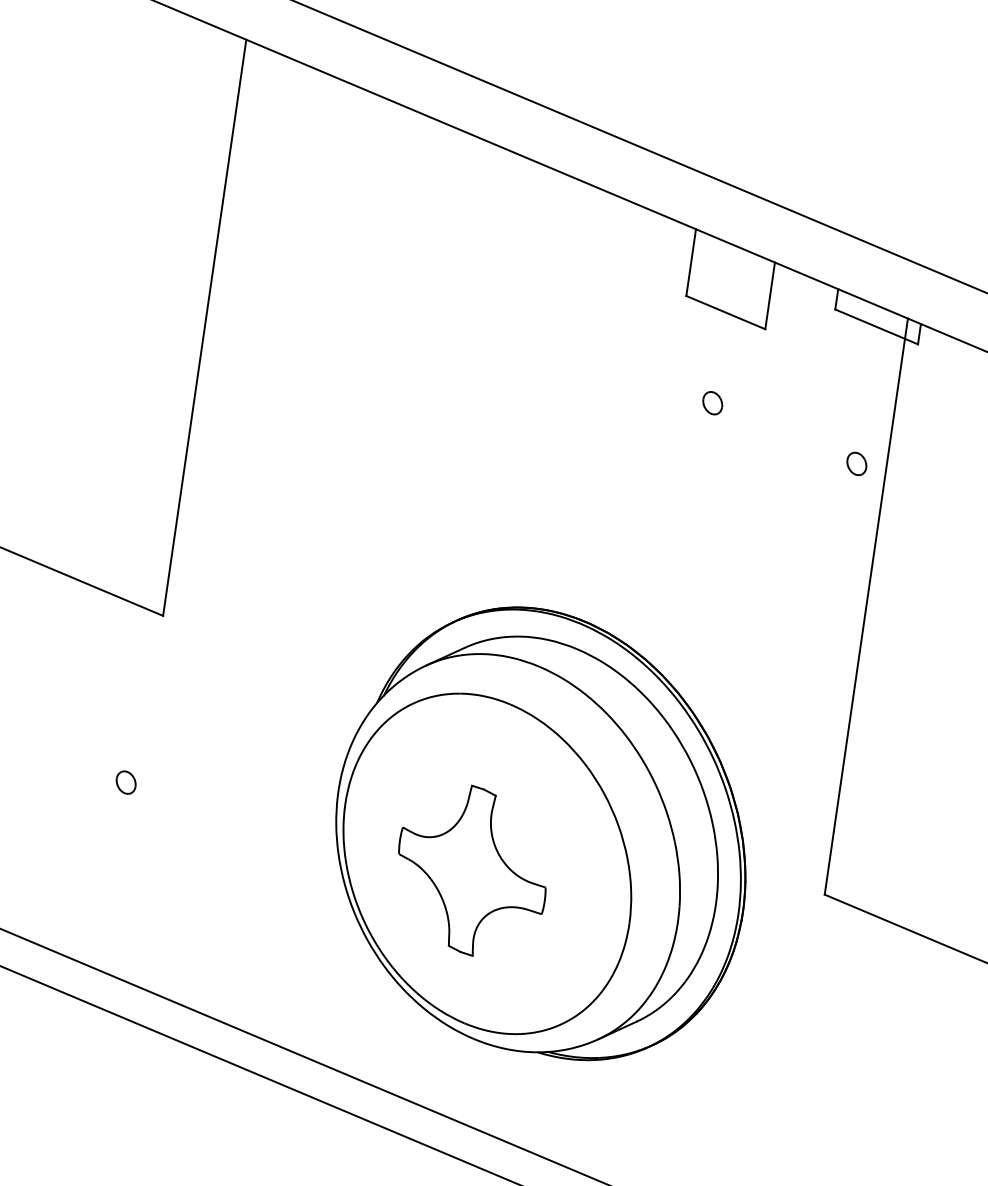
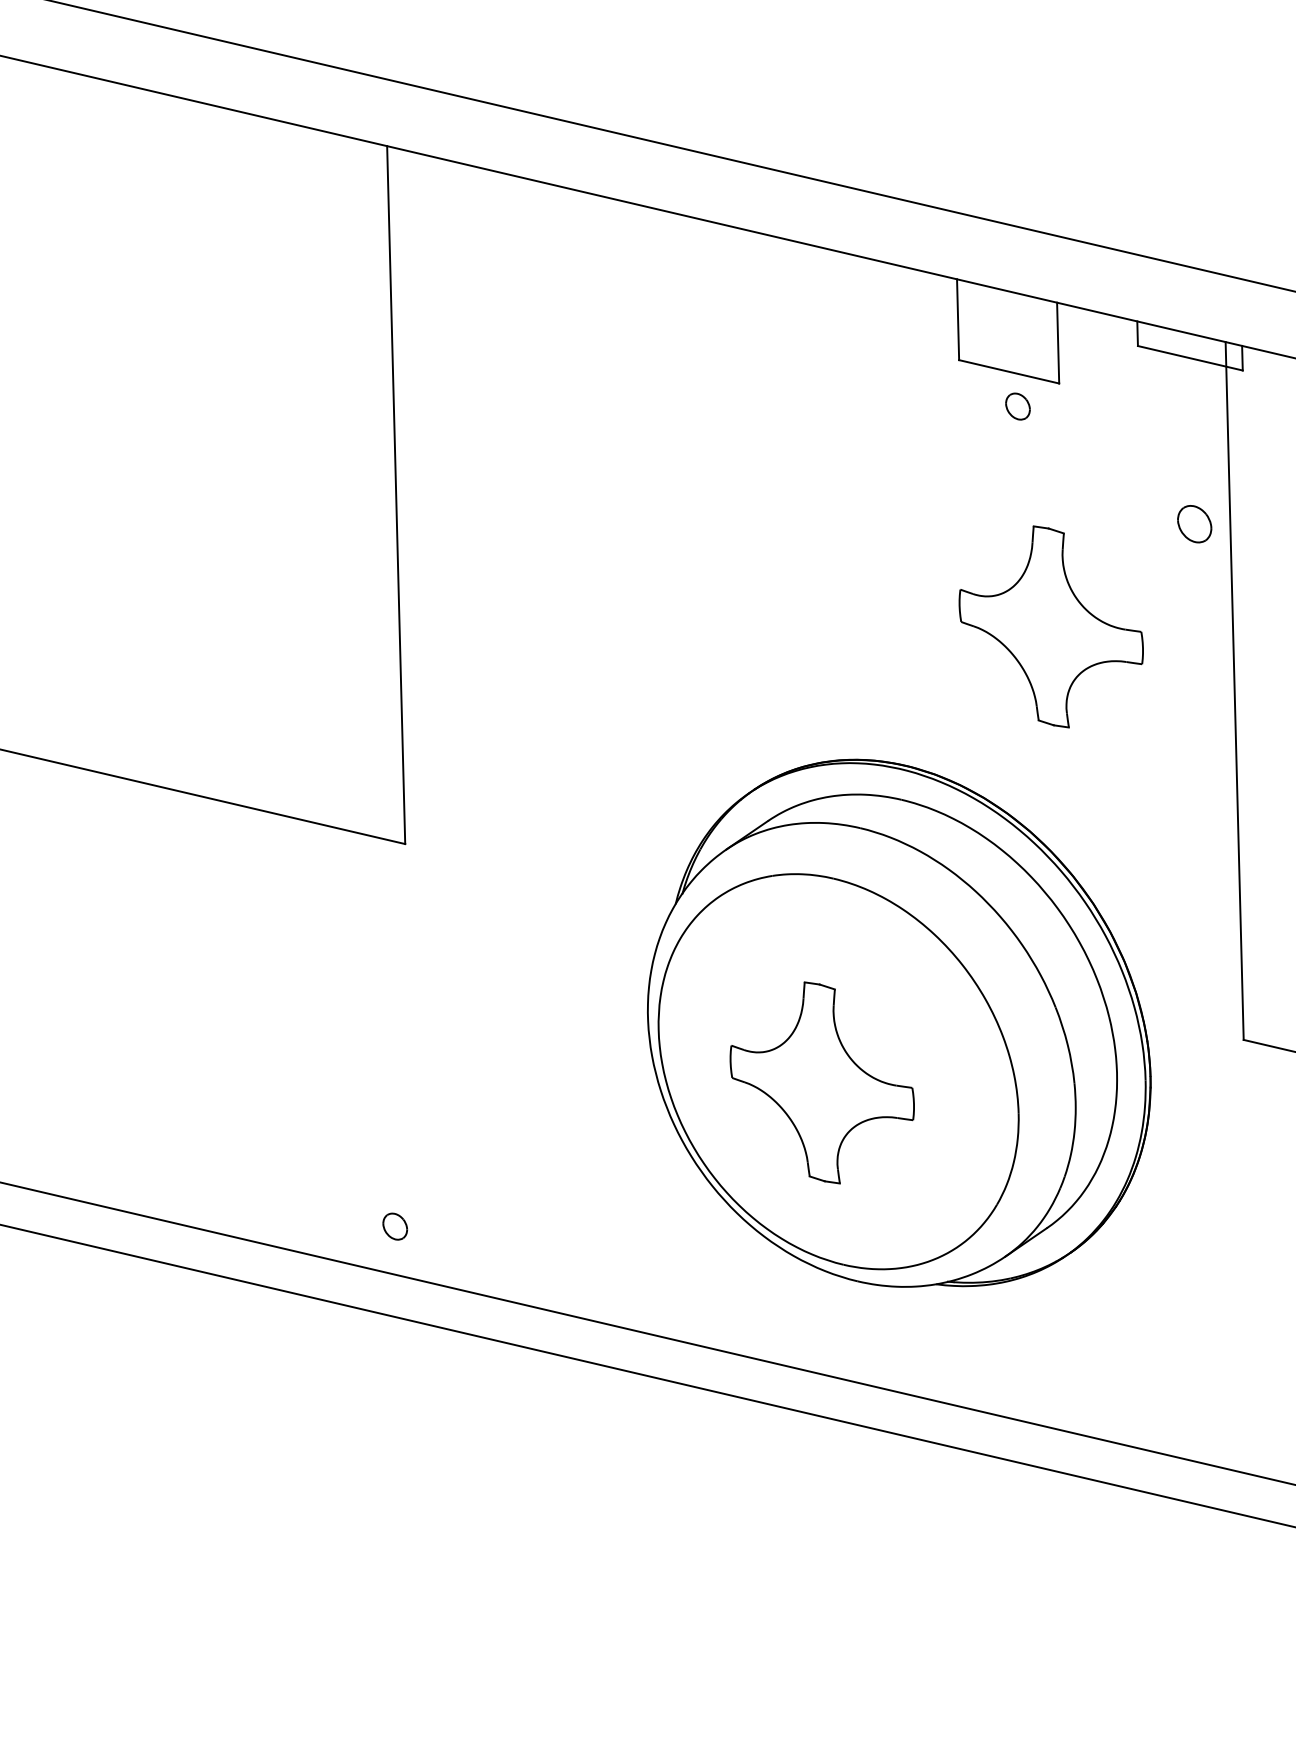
part: (712, 403) -> (1017, 406), moved
part: (856, 464) -> (1194, 524), size x1.4
part: (724, 527) -> (1050, 626), added
part: (125, 782) -> (394, 1226), moved

